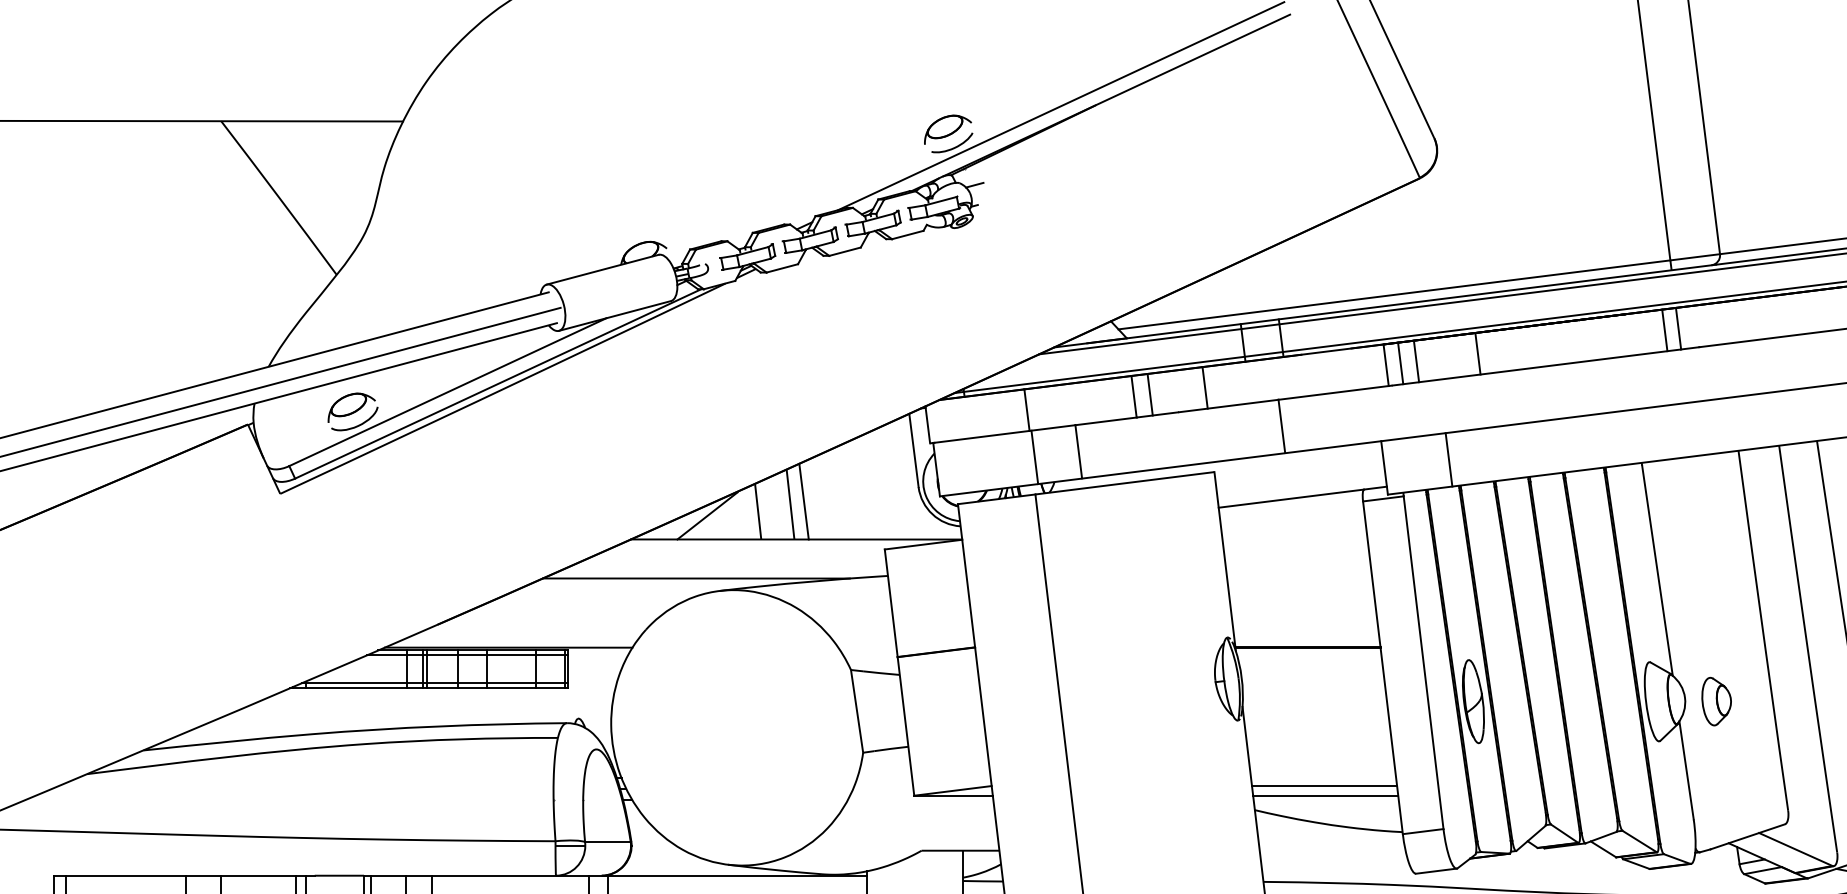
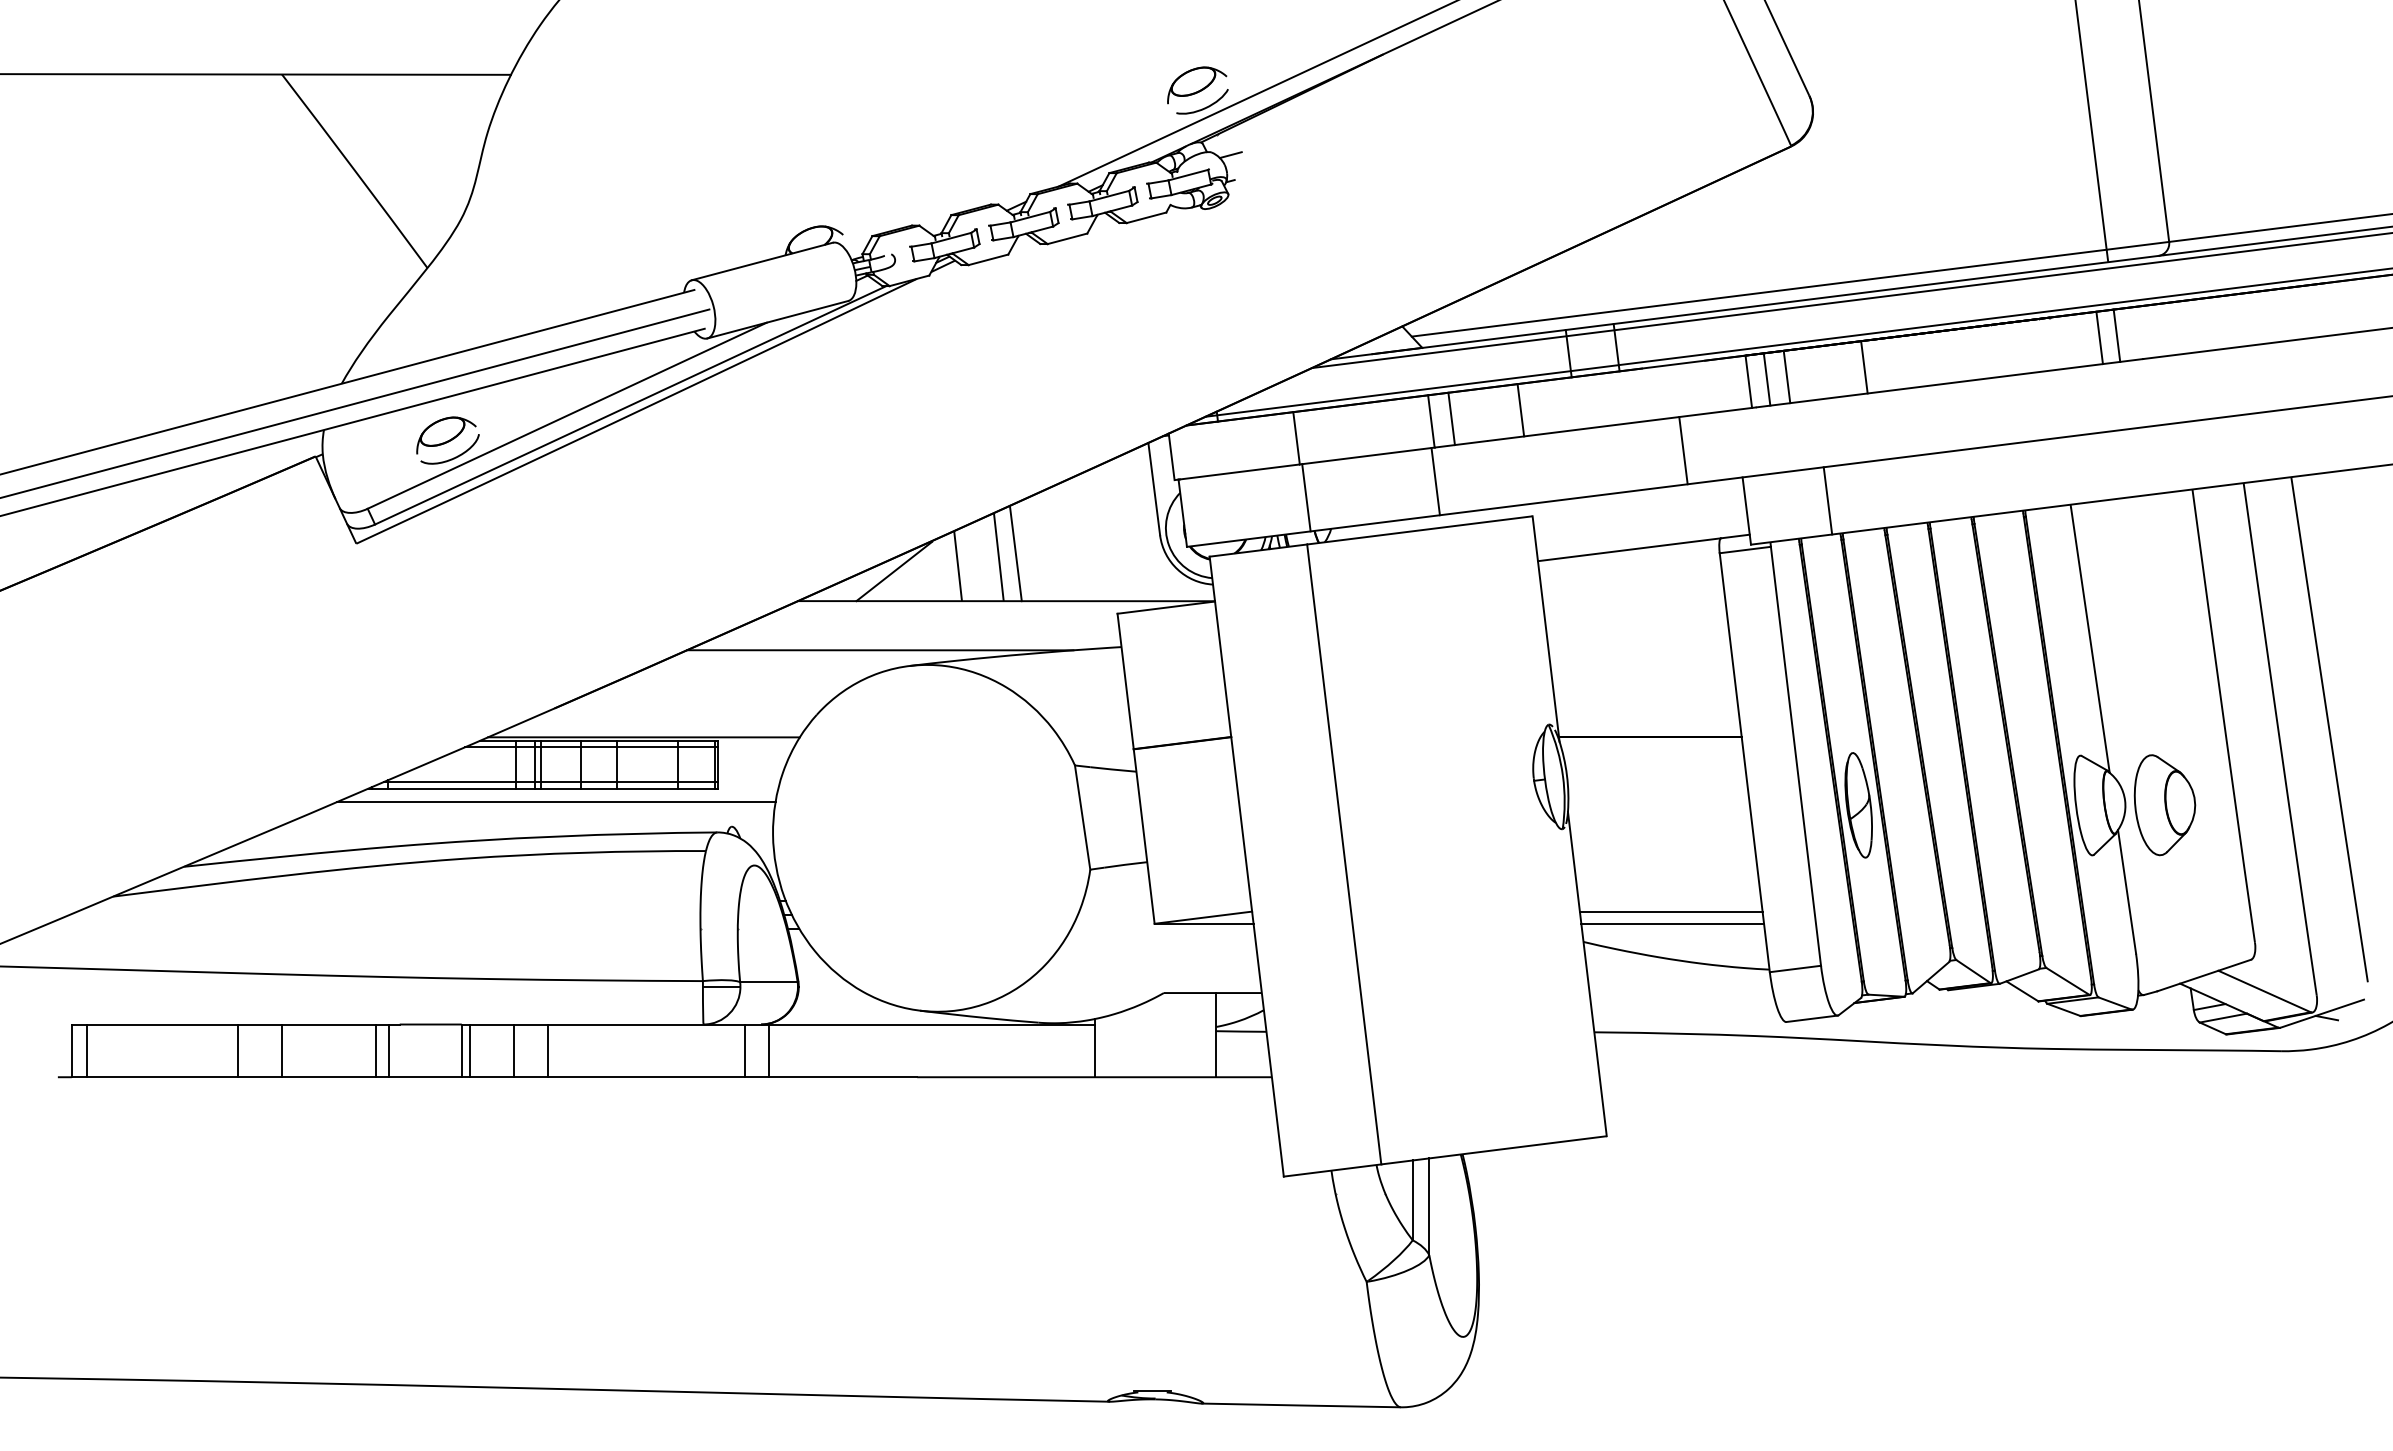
line: (1281, 426) -> (1683, 450), moved
line: (1078, 451) -> (1435, 481), moved
line: (438, 699) -> (555, 802), added
part: (1716, 701) -> (2164, 805), size x1.67

